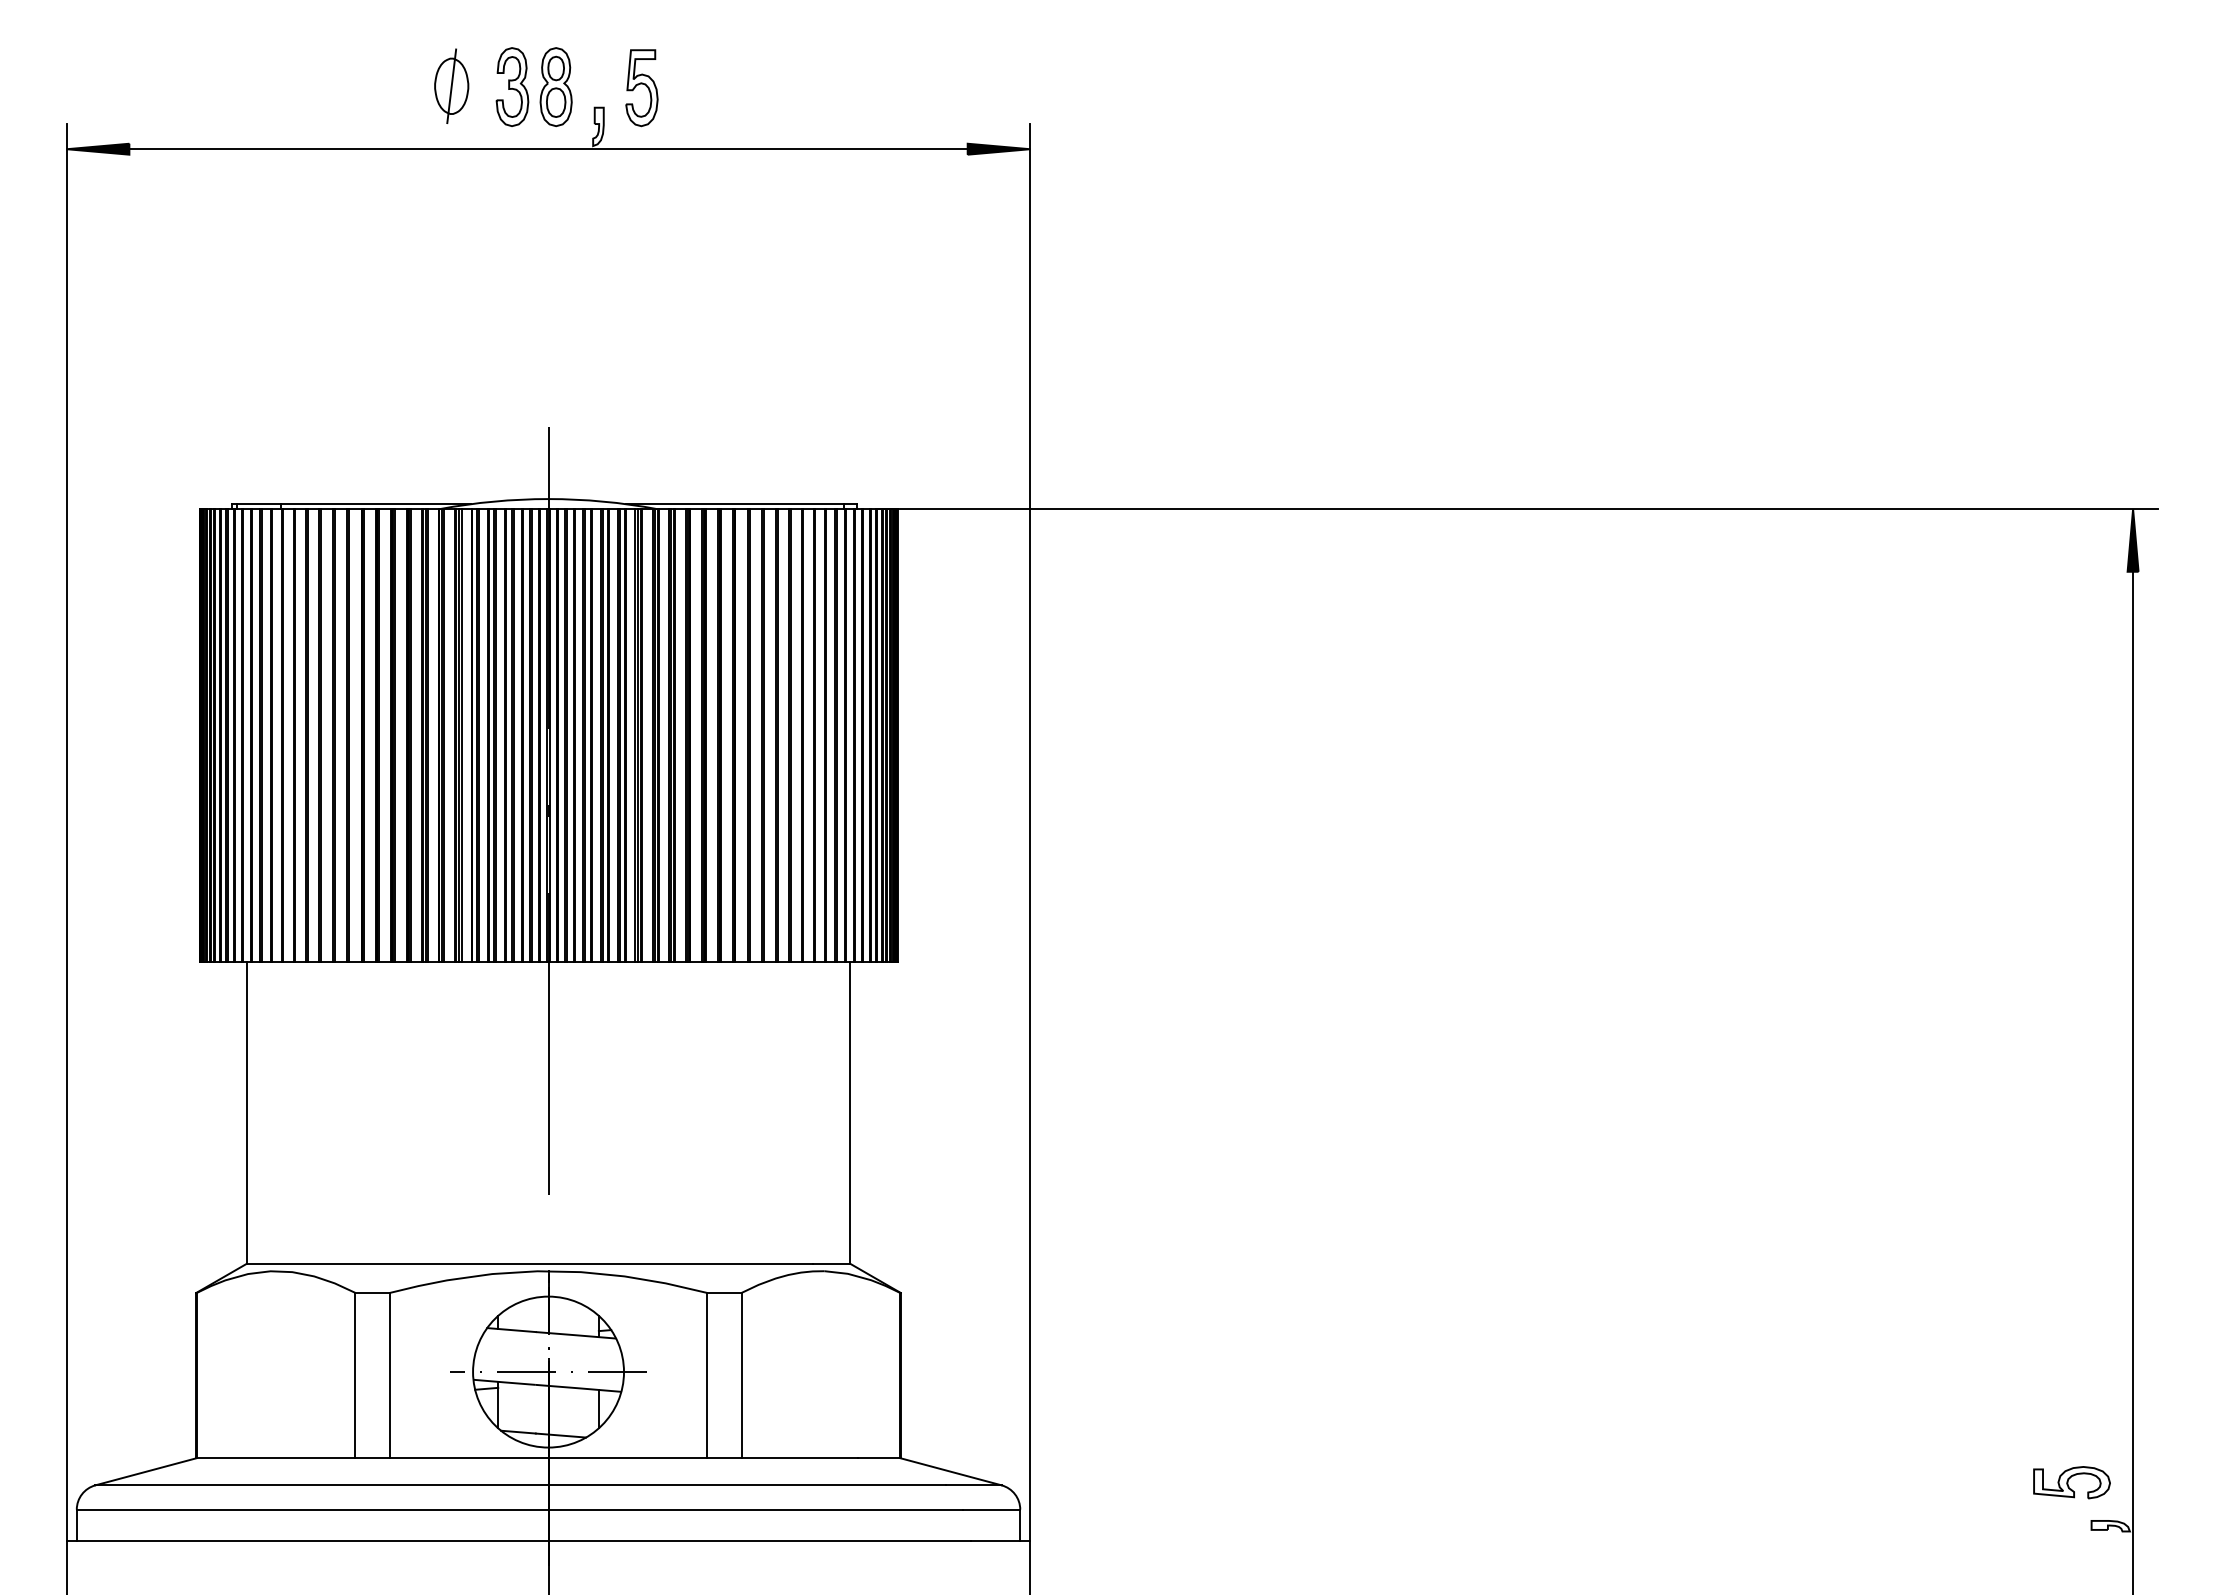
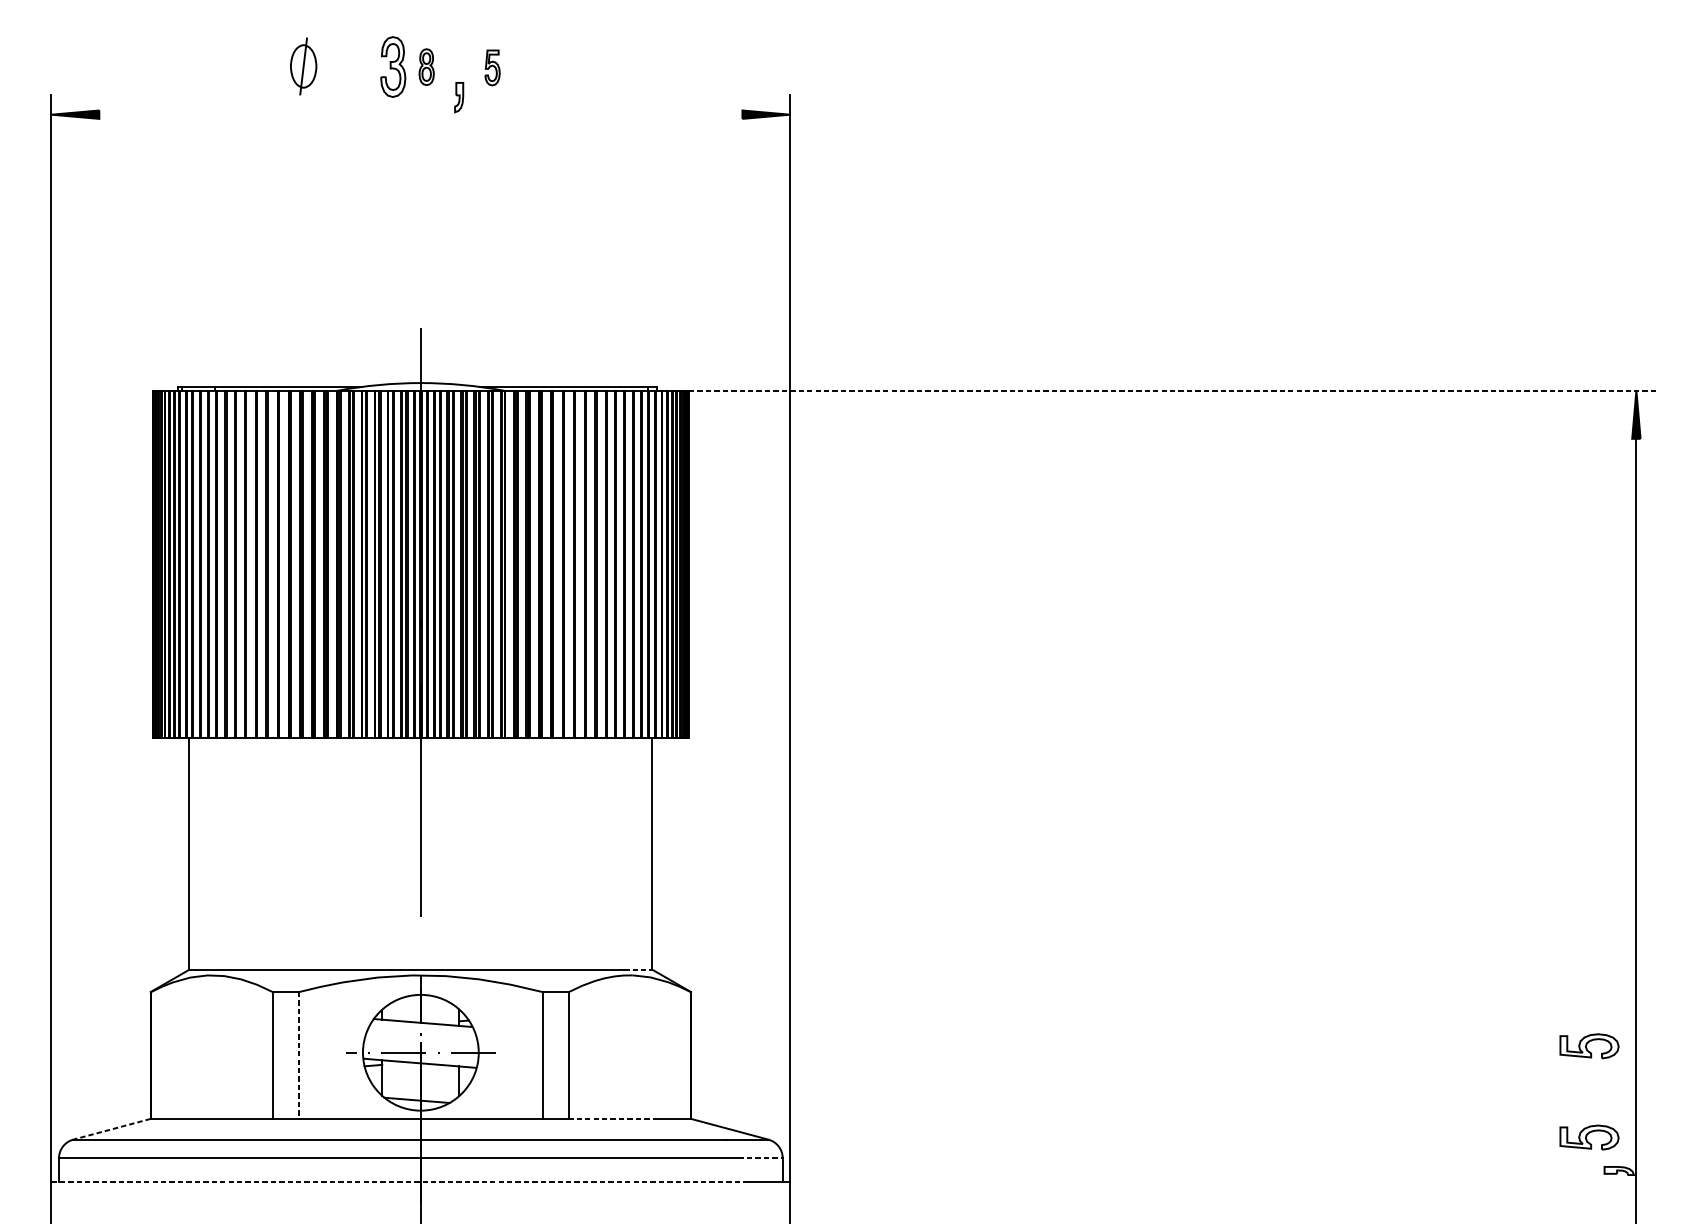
part: (451, 85) -> (303, 65), moved
part: (555, 87) -> (426, 67), size x0.6
part: (641, 88) -> (492, 68), size x0.6
line: (548, 149) -> (420, 114), removed
line: (1517, 509) -> (1164, 391), solid -> dashed
line: (832, 1263) -> (638, 969), solid -> dashed
part: (2071, 1363) -> (1589, 1046), added
line: (389, 1375) -> (298, 1055), solid -> dashed
line: (799, 1458) -> (613, 1119), solid -> dashed
line: (145, 1471) -> (111, 1129), solid -> dashed
line: (991, 1509) -> (760, 1158), solid -> dashed
line: (519, 1540) -> (398, 1181), solid -> dashed

